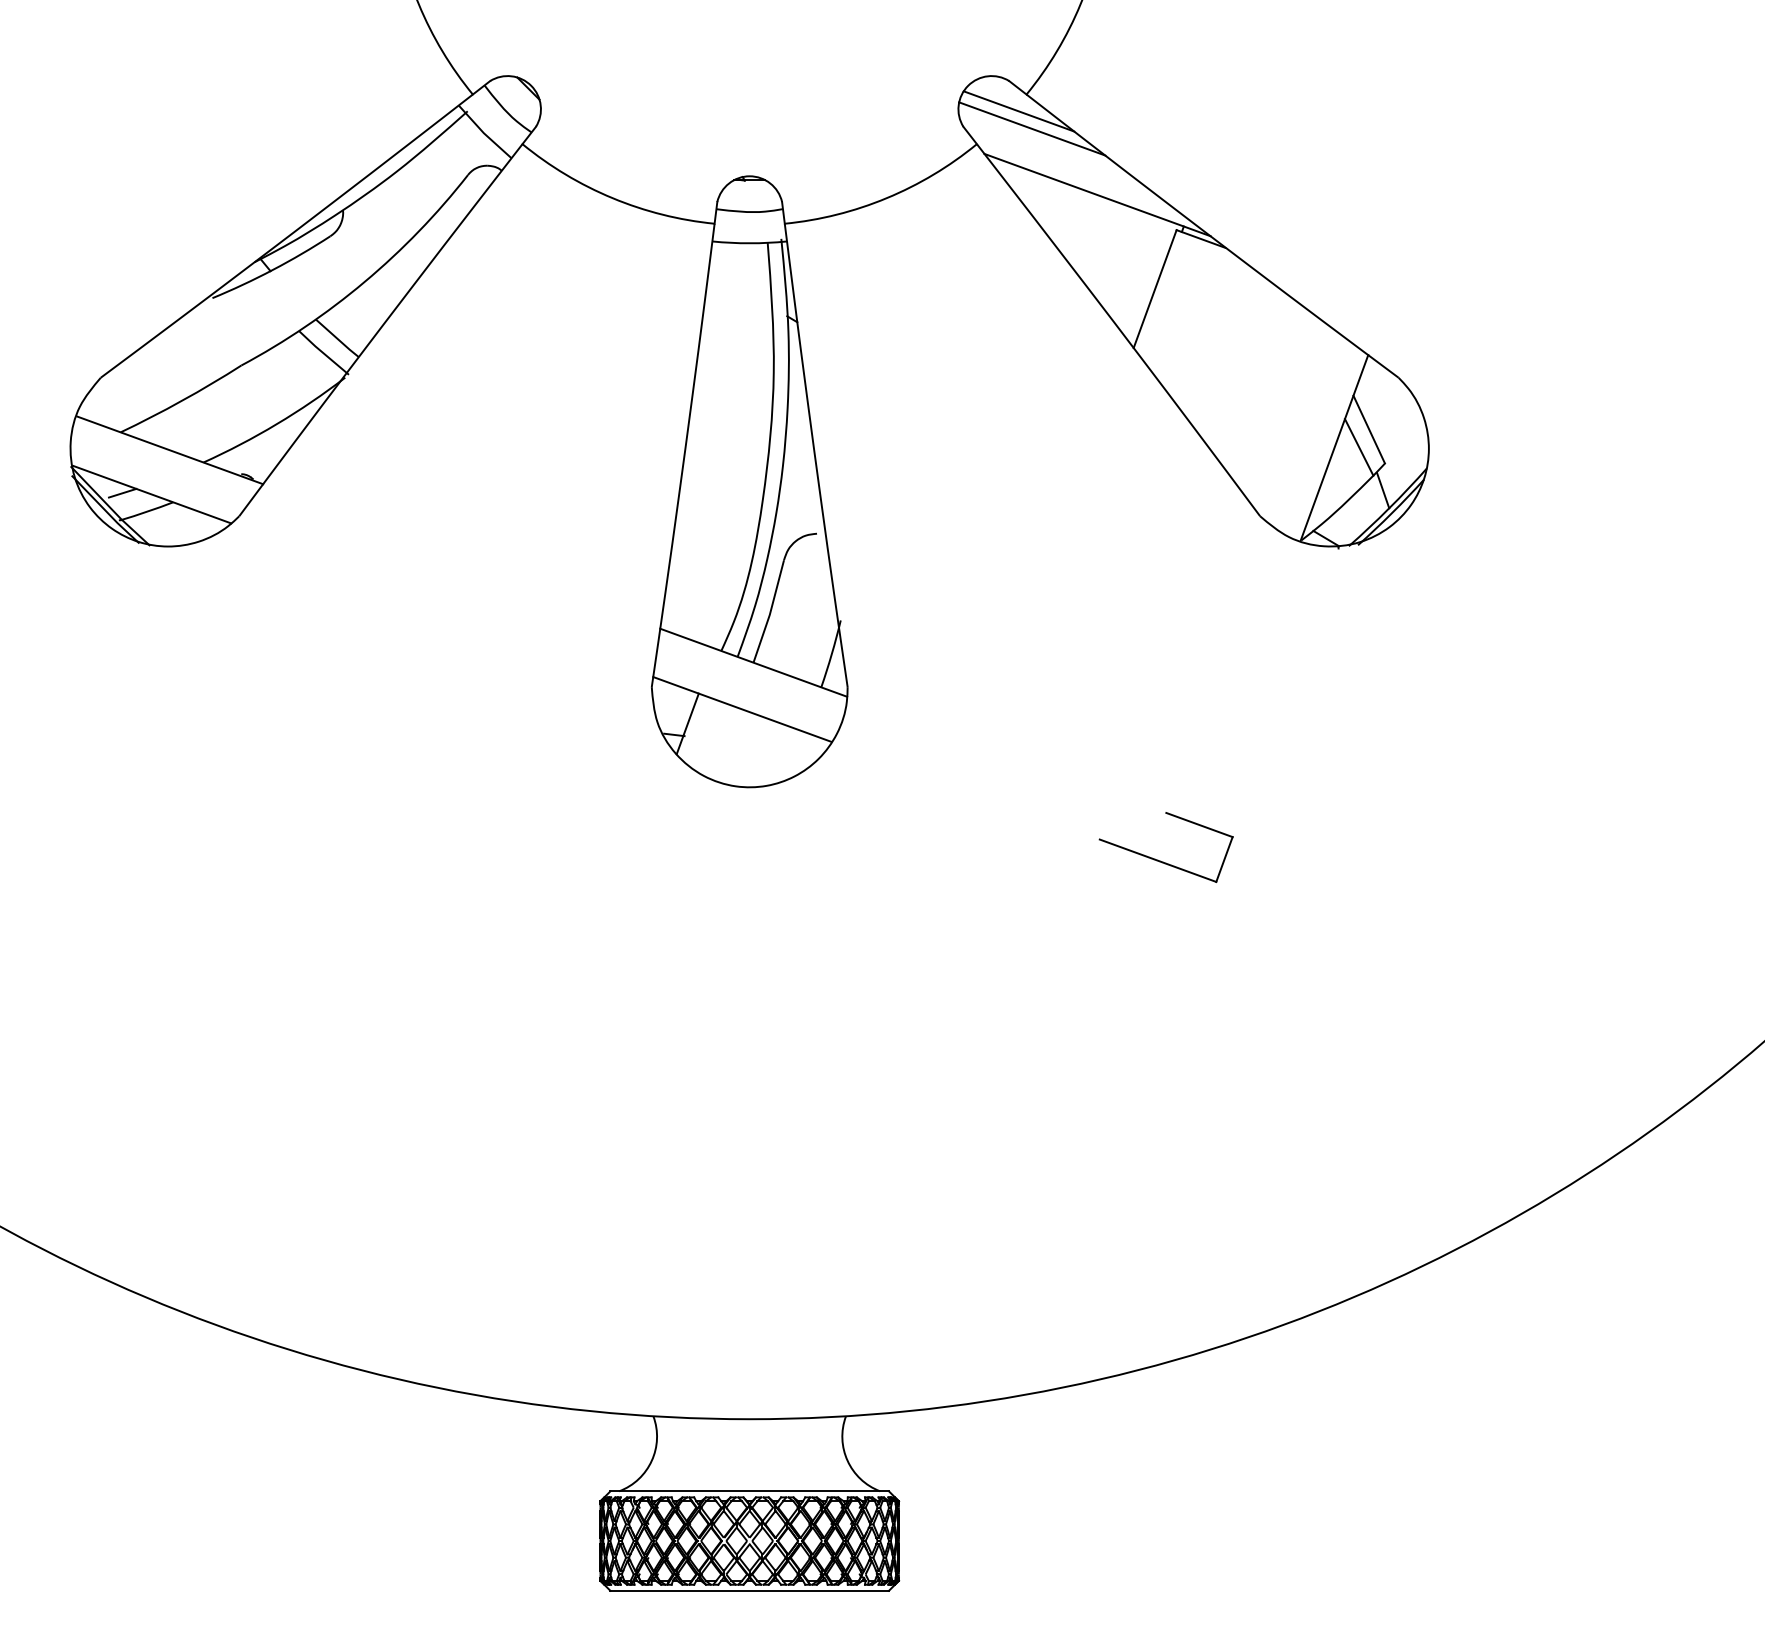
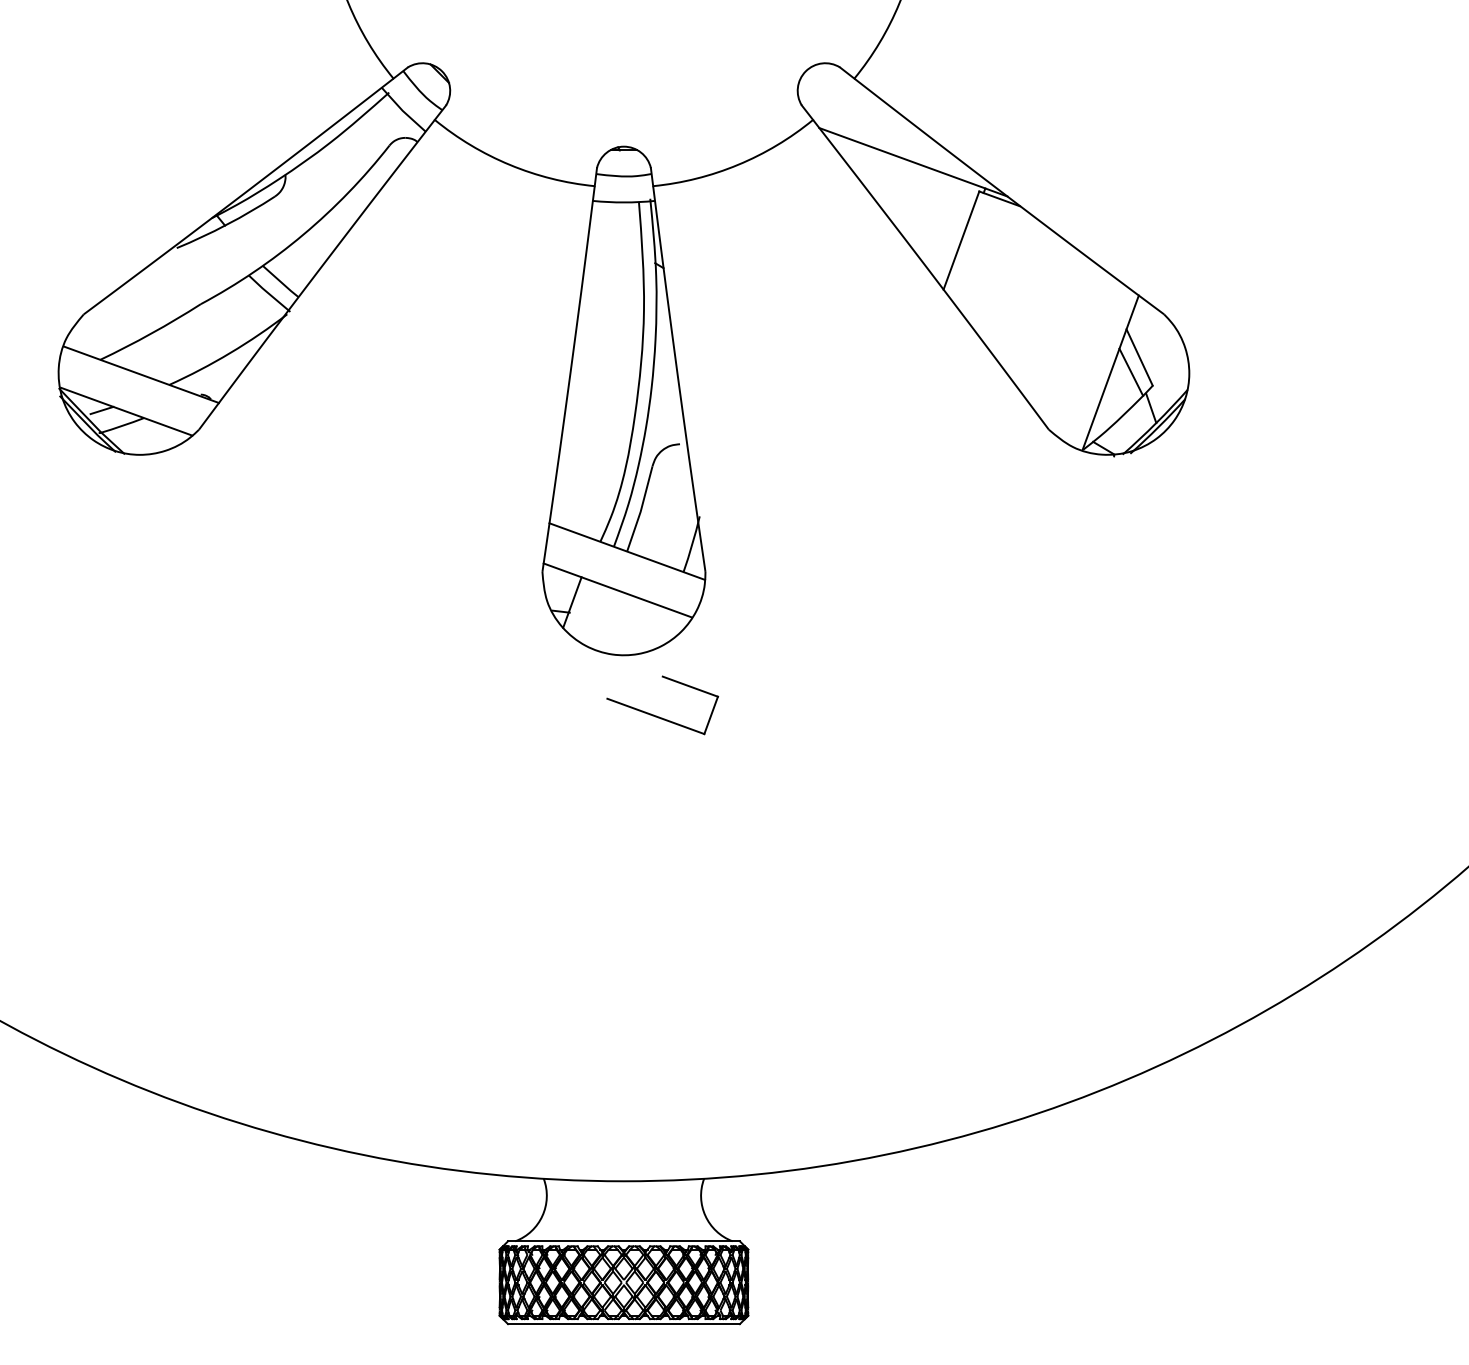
line: (1018, 111) -> (847, 92), removed
line: (1032, 128) -> (859, 106), removed
part: (1158, 859) -> (656, 715), moved

